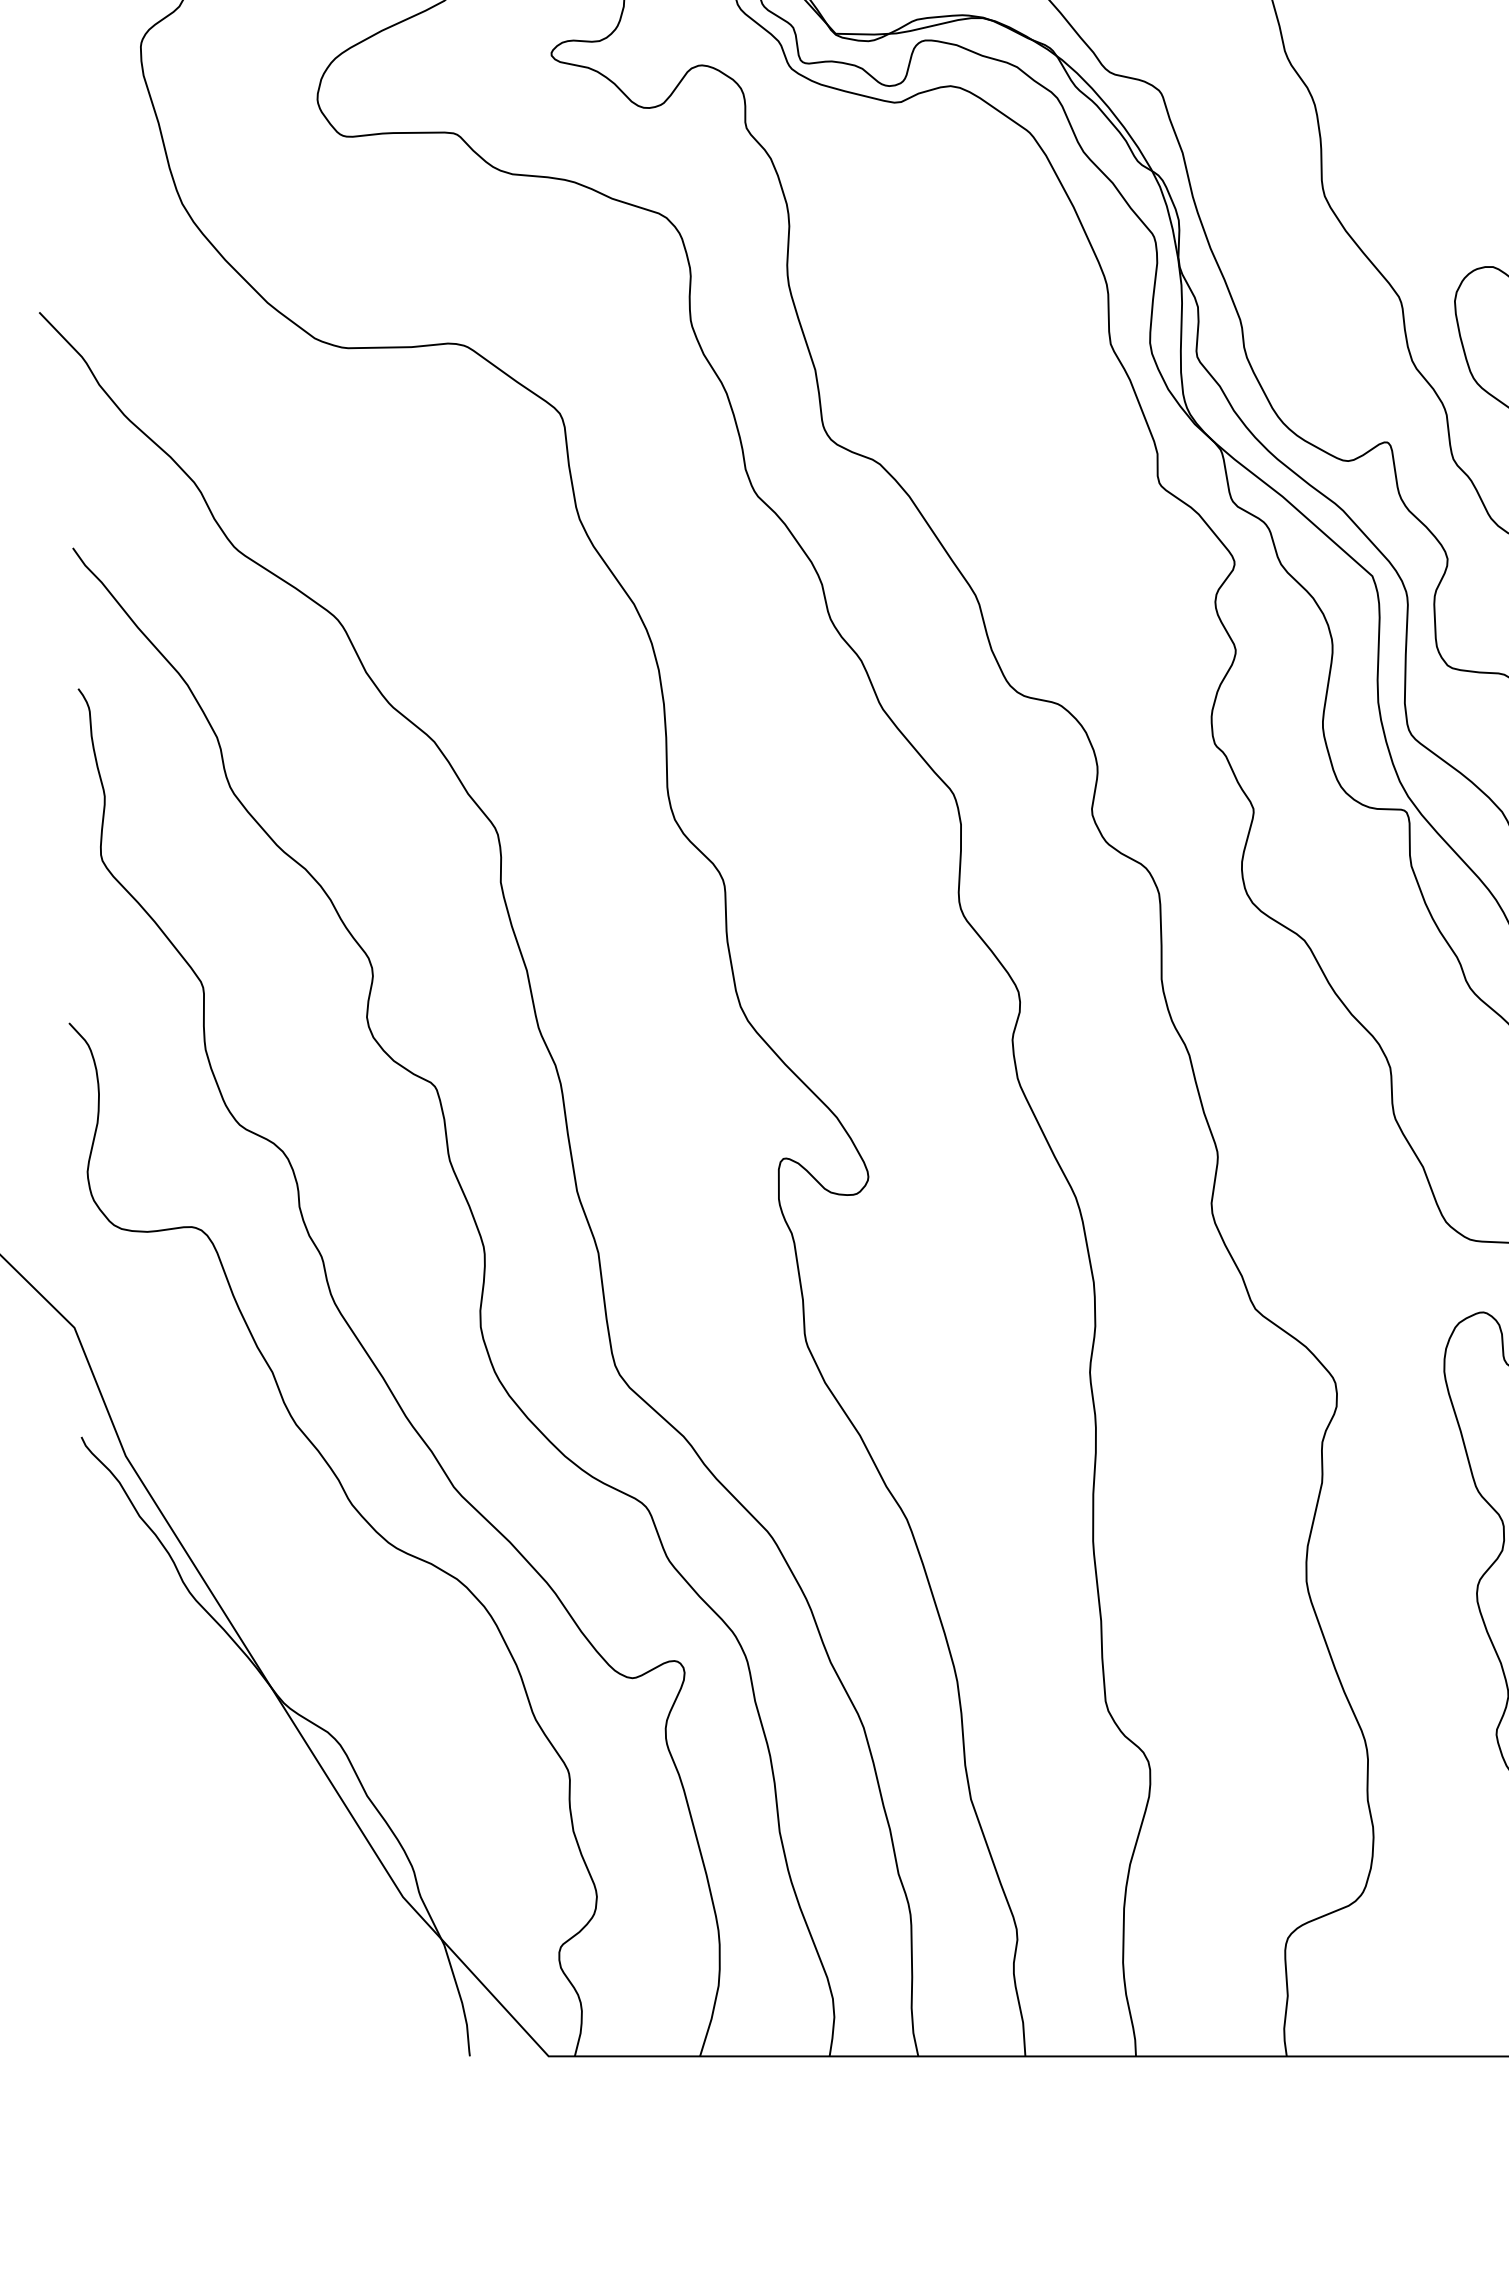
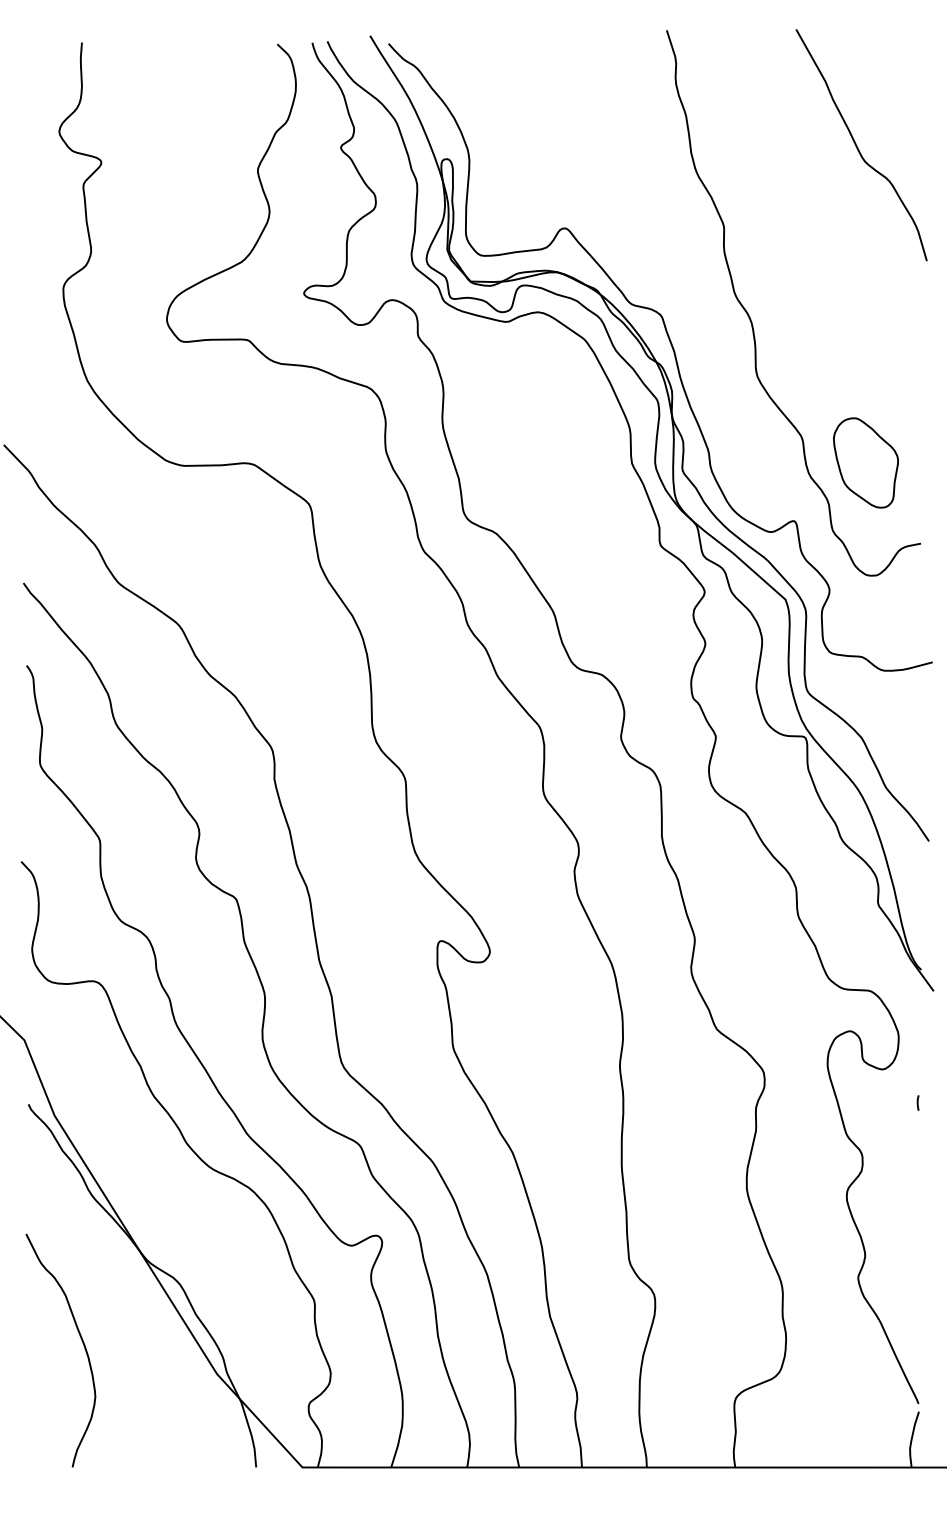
curve: (171, 1841) -> (81, 1341), added

